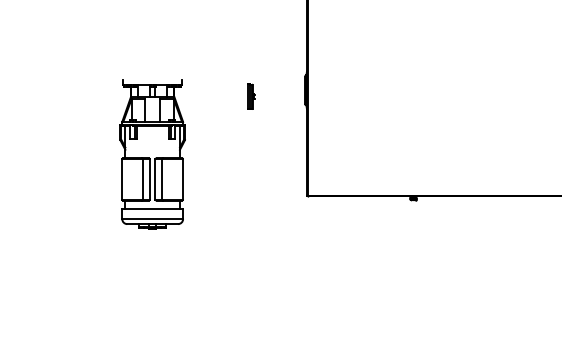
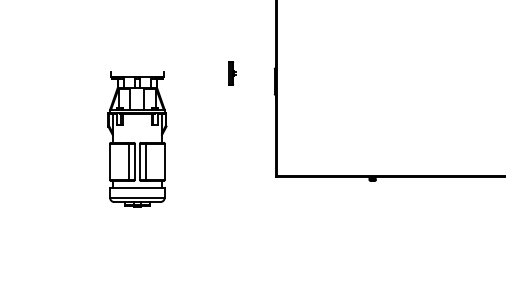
part: (251, 96) -> (232, 73), moved

